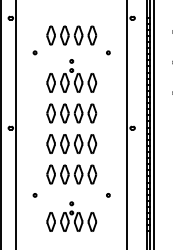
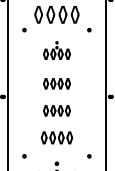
part: (71, 75) -> (56, 50), size x0.6
part: (71, 113) -> (56, 83), size x0.6
part: (71, 143) -> (56, 110), size x0.6
part: (71, 174) -> (56, 137), size x0.7

